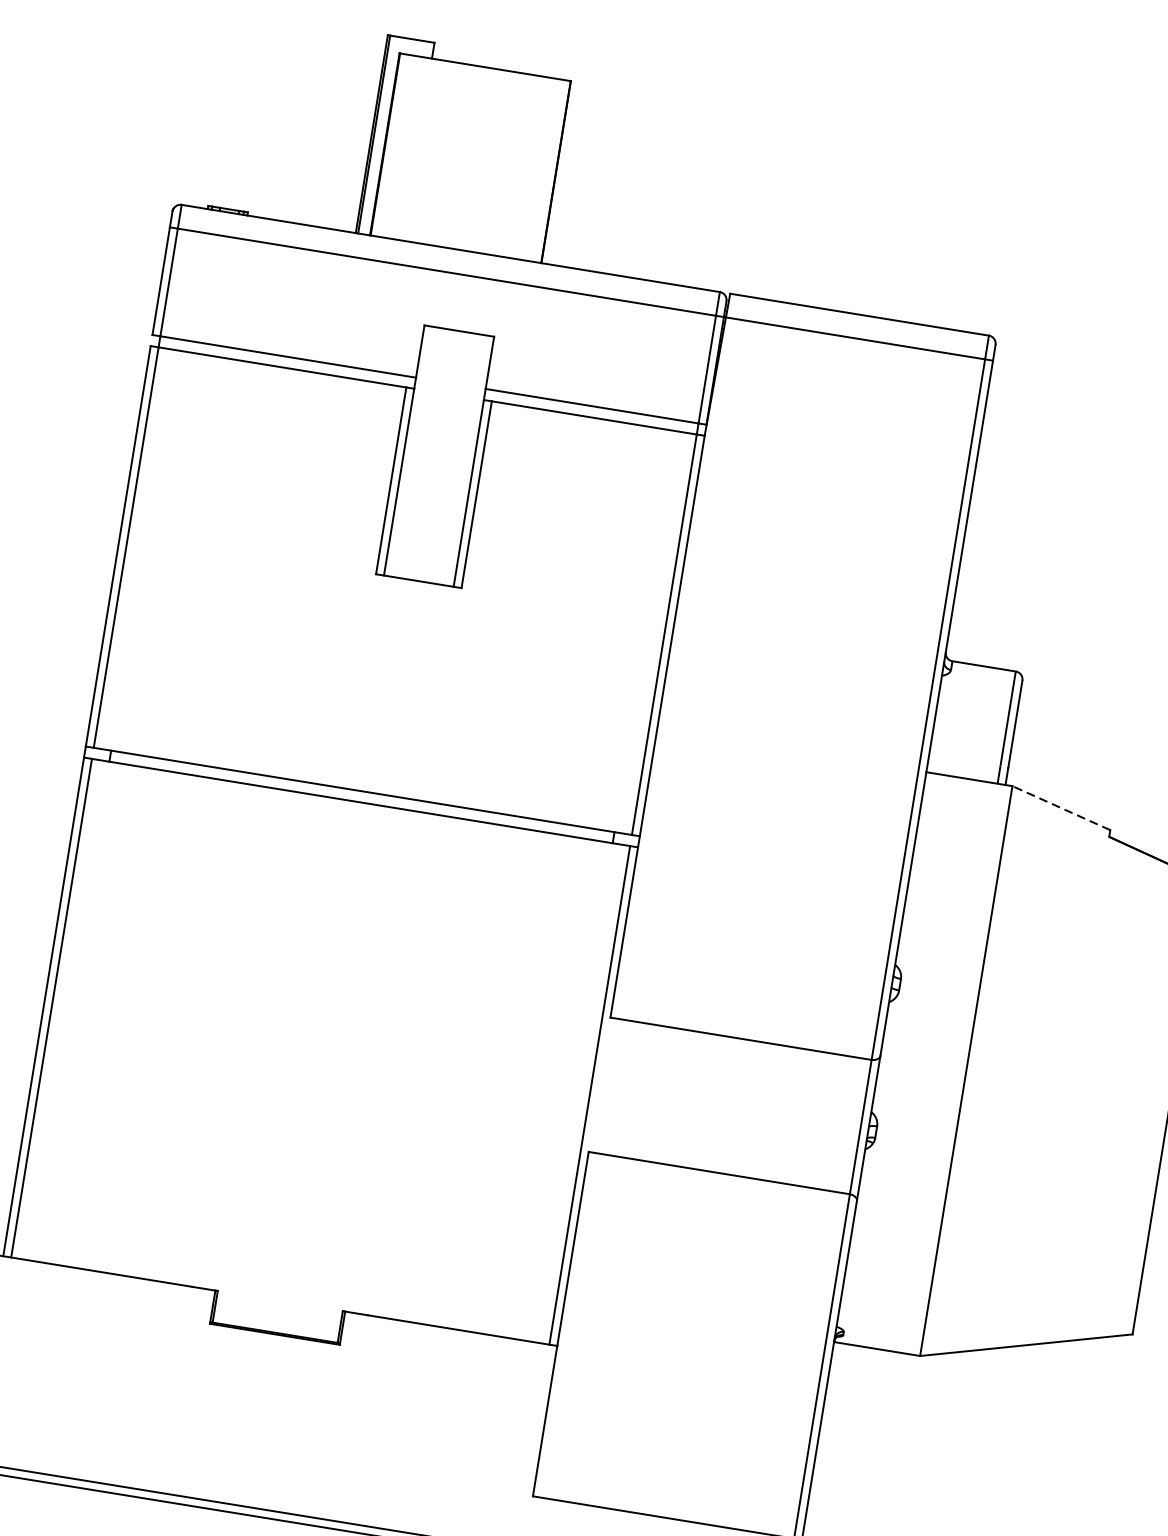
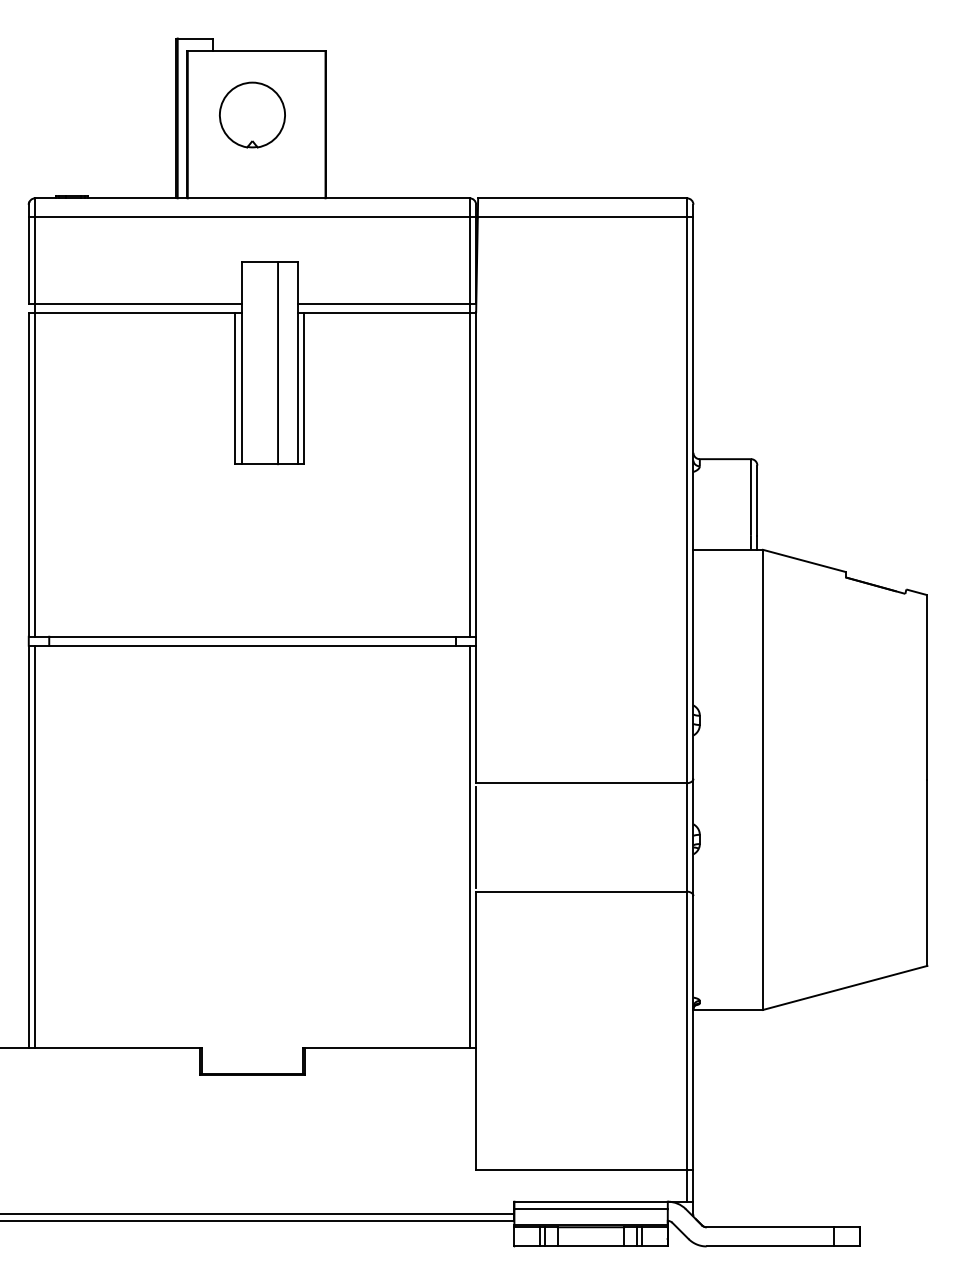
part: (467, 144) -> (252, 114), added
line: (449, 458) -> (278, 363), added
line: (1061, 807) -> (804, 560), dashed -> solid
line: (600, 1084) -> (476, 837), added

